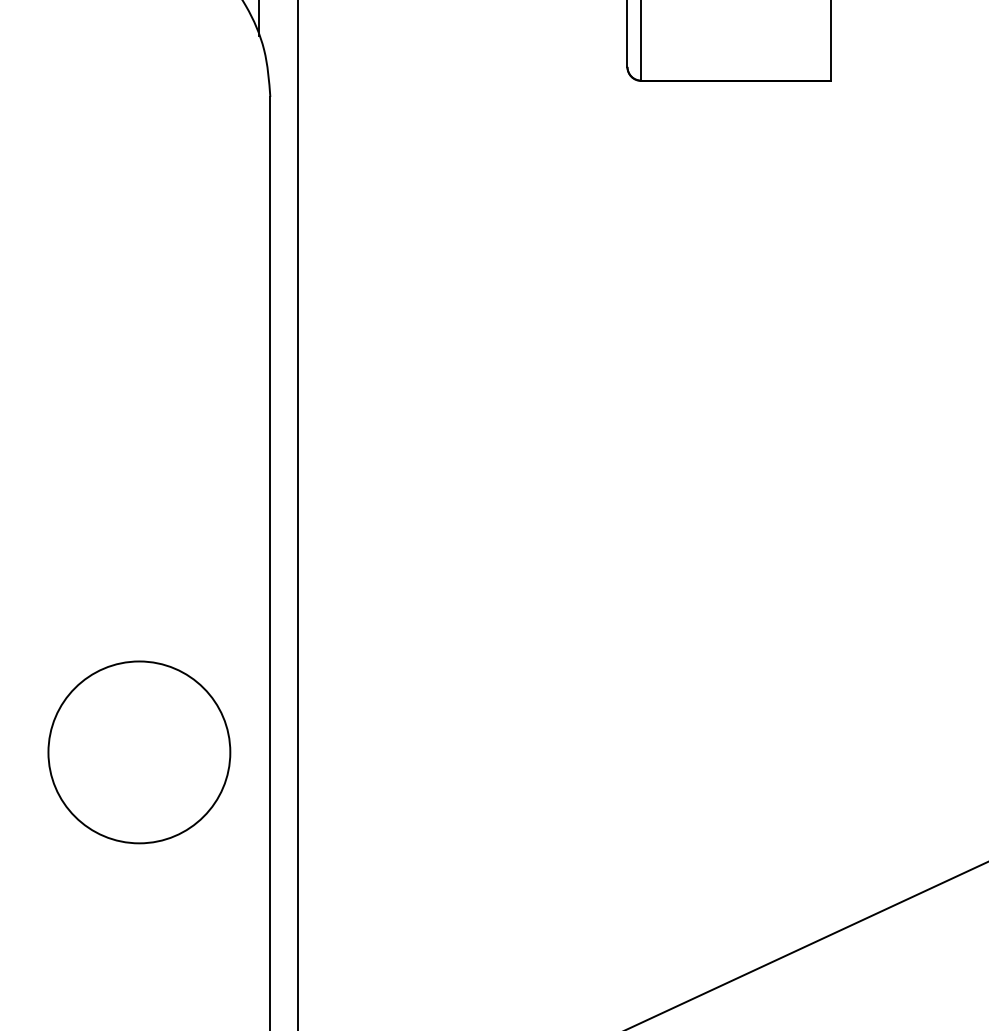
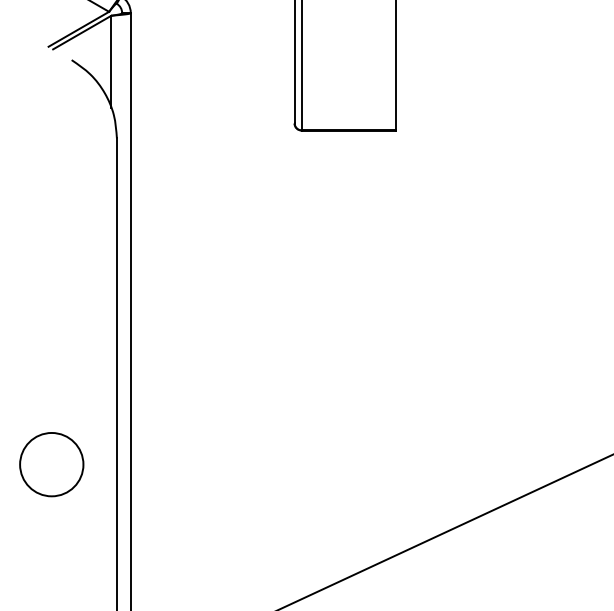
circle: (138, 752) -> (51, 464), size x0.7

